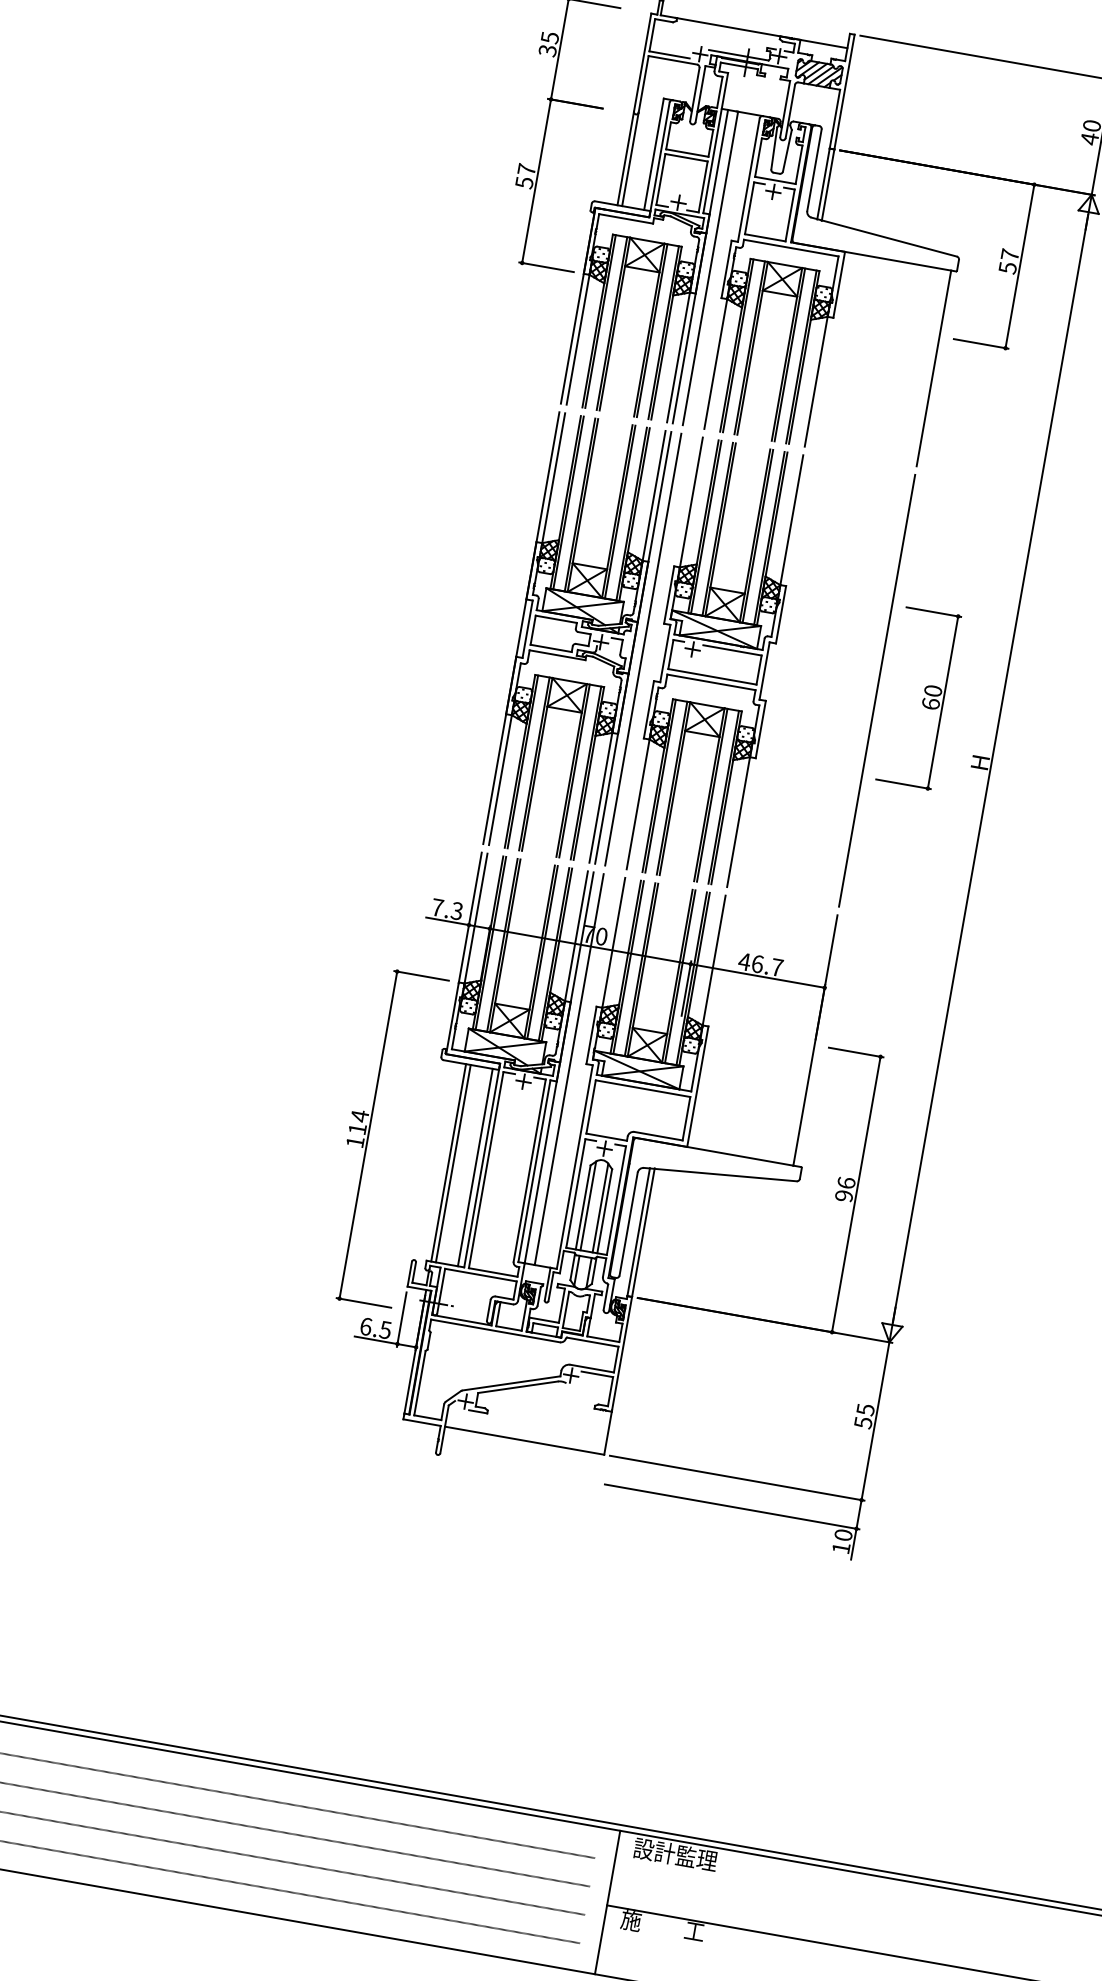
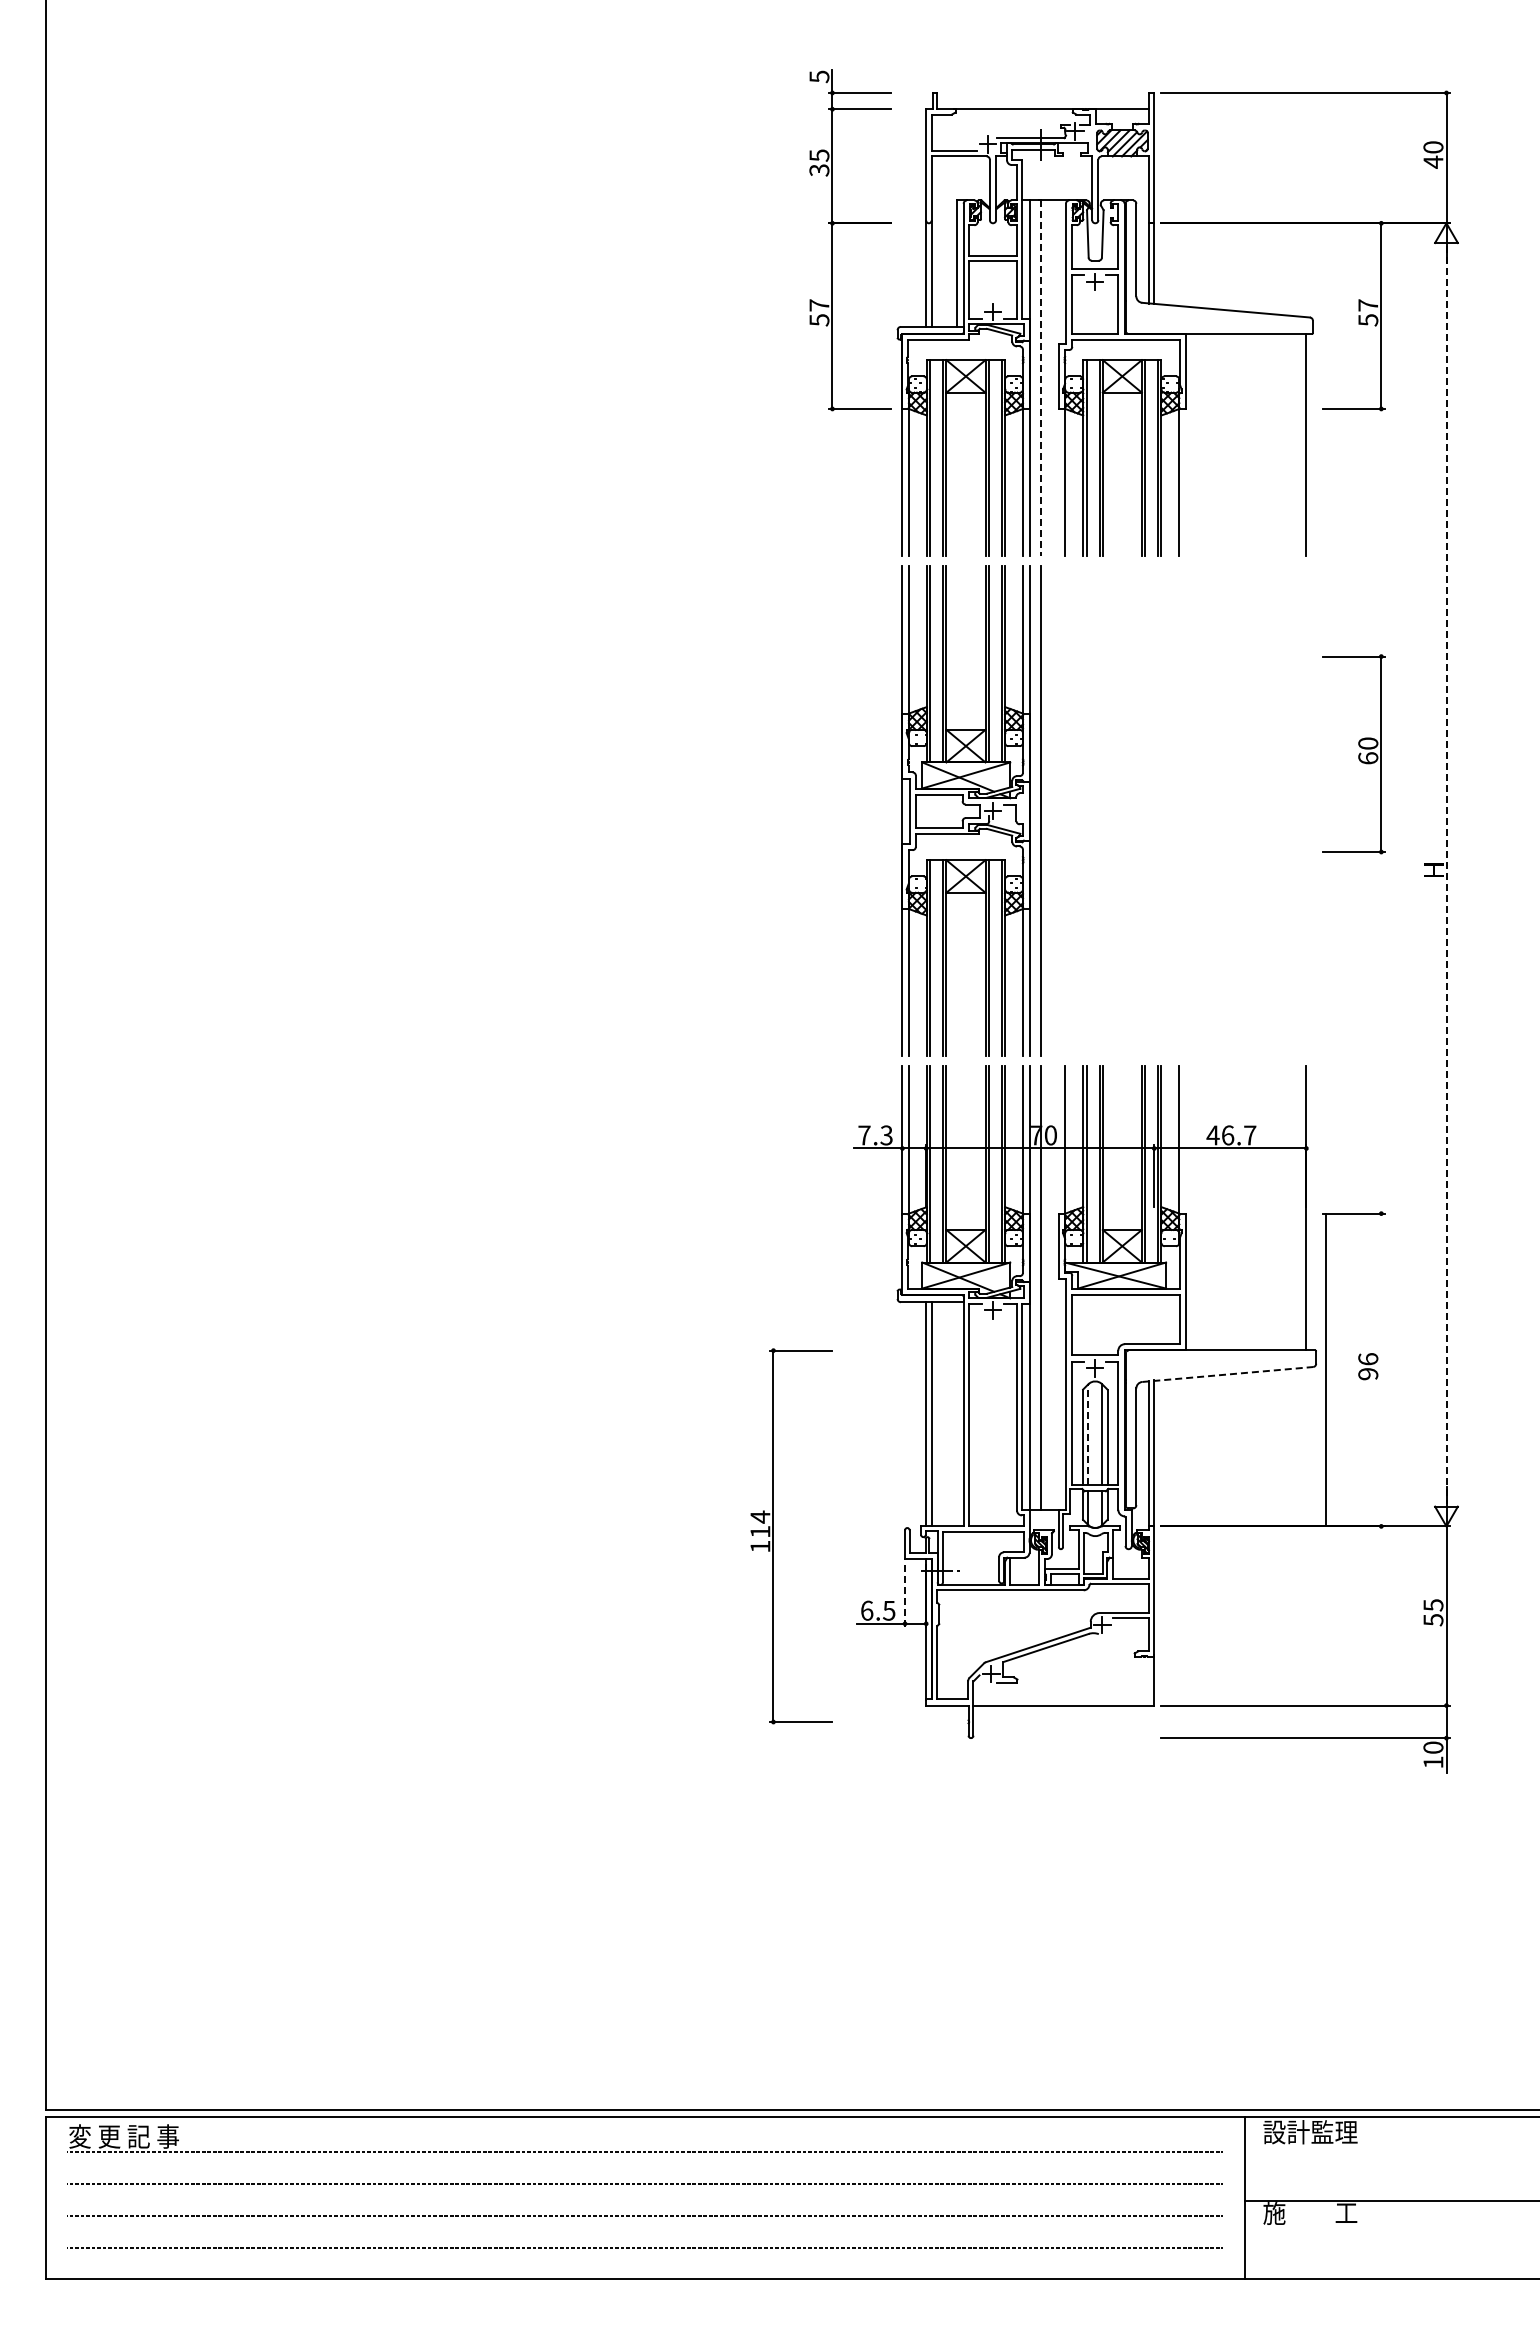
line: (710, 268) -> (1040, 378), solid -> dashed
part: (715, 661) -> (1122, 810), removed
line: (877, 691) -> (1306, 811), removed
part: (918, 698) -> (1353, 754), moved
line: (990, 768) -> (1446, 874), solid -> dashed
part: (368, 1135) -> (773, 1536), moved
line: (475, 1167) -> (956, 1414), removed
line: (720, 1174) -> (1227, 1374), solid -> dashed
line: (856, 1194) -> (1326, 1369), moved
line: (588, 1205) -> (1088, 1434), solid -> dashed
line: (402, 1320) -> (905, 1596), solid -> dashed

